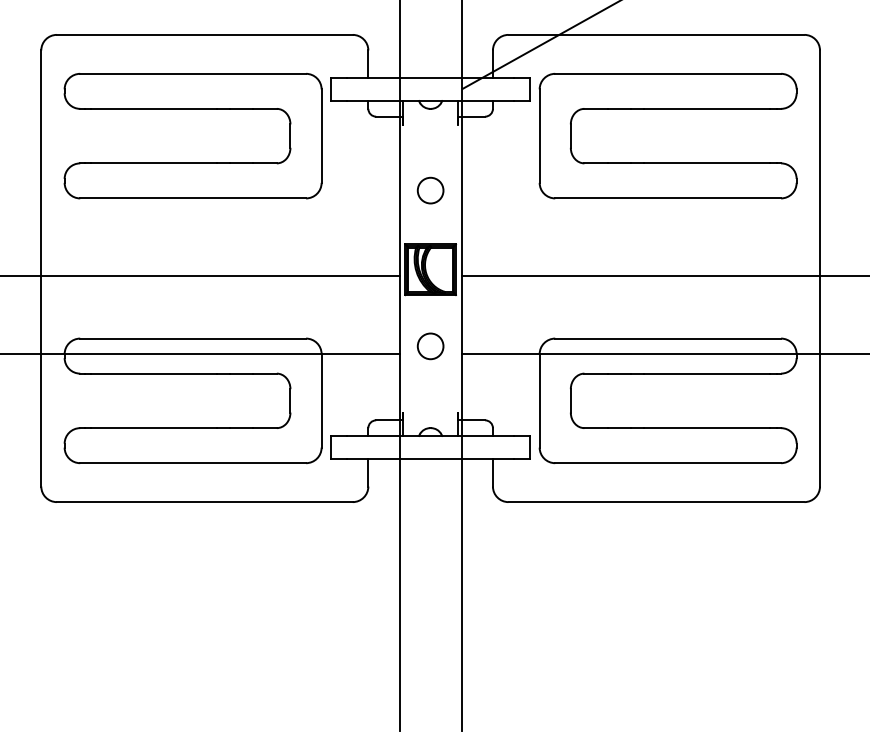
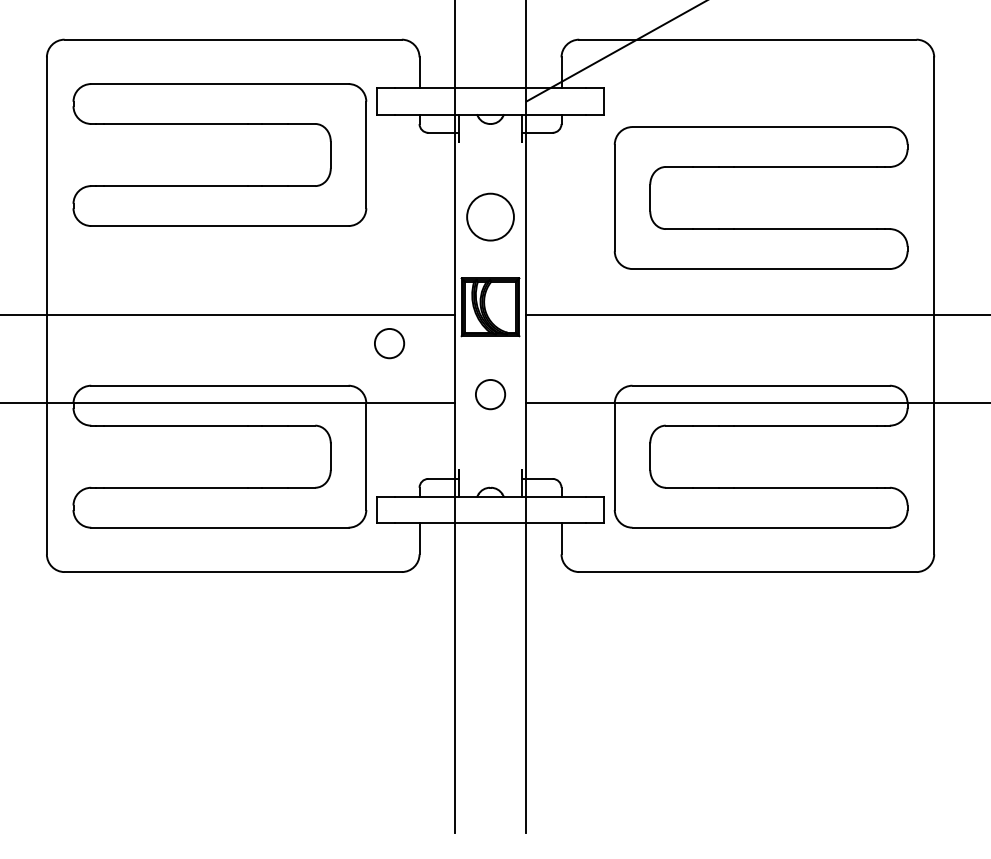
part: (667, 109) -> (760, 167), moved
circle: (430, 190) -> (490, 216), size x1.6
circle: (341, 301) -> (389, 343), added

